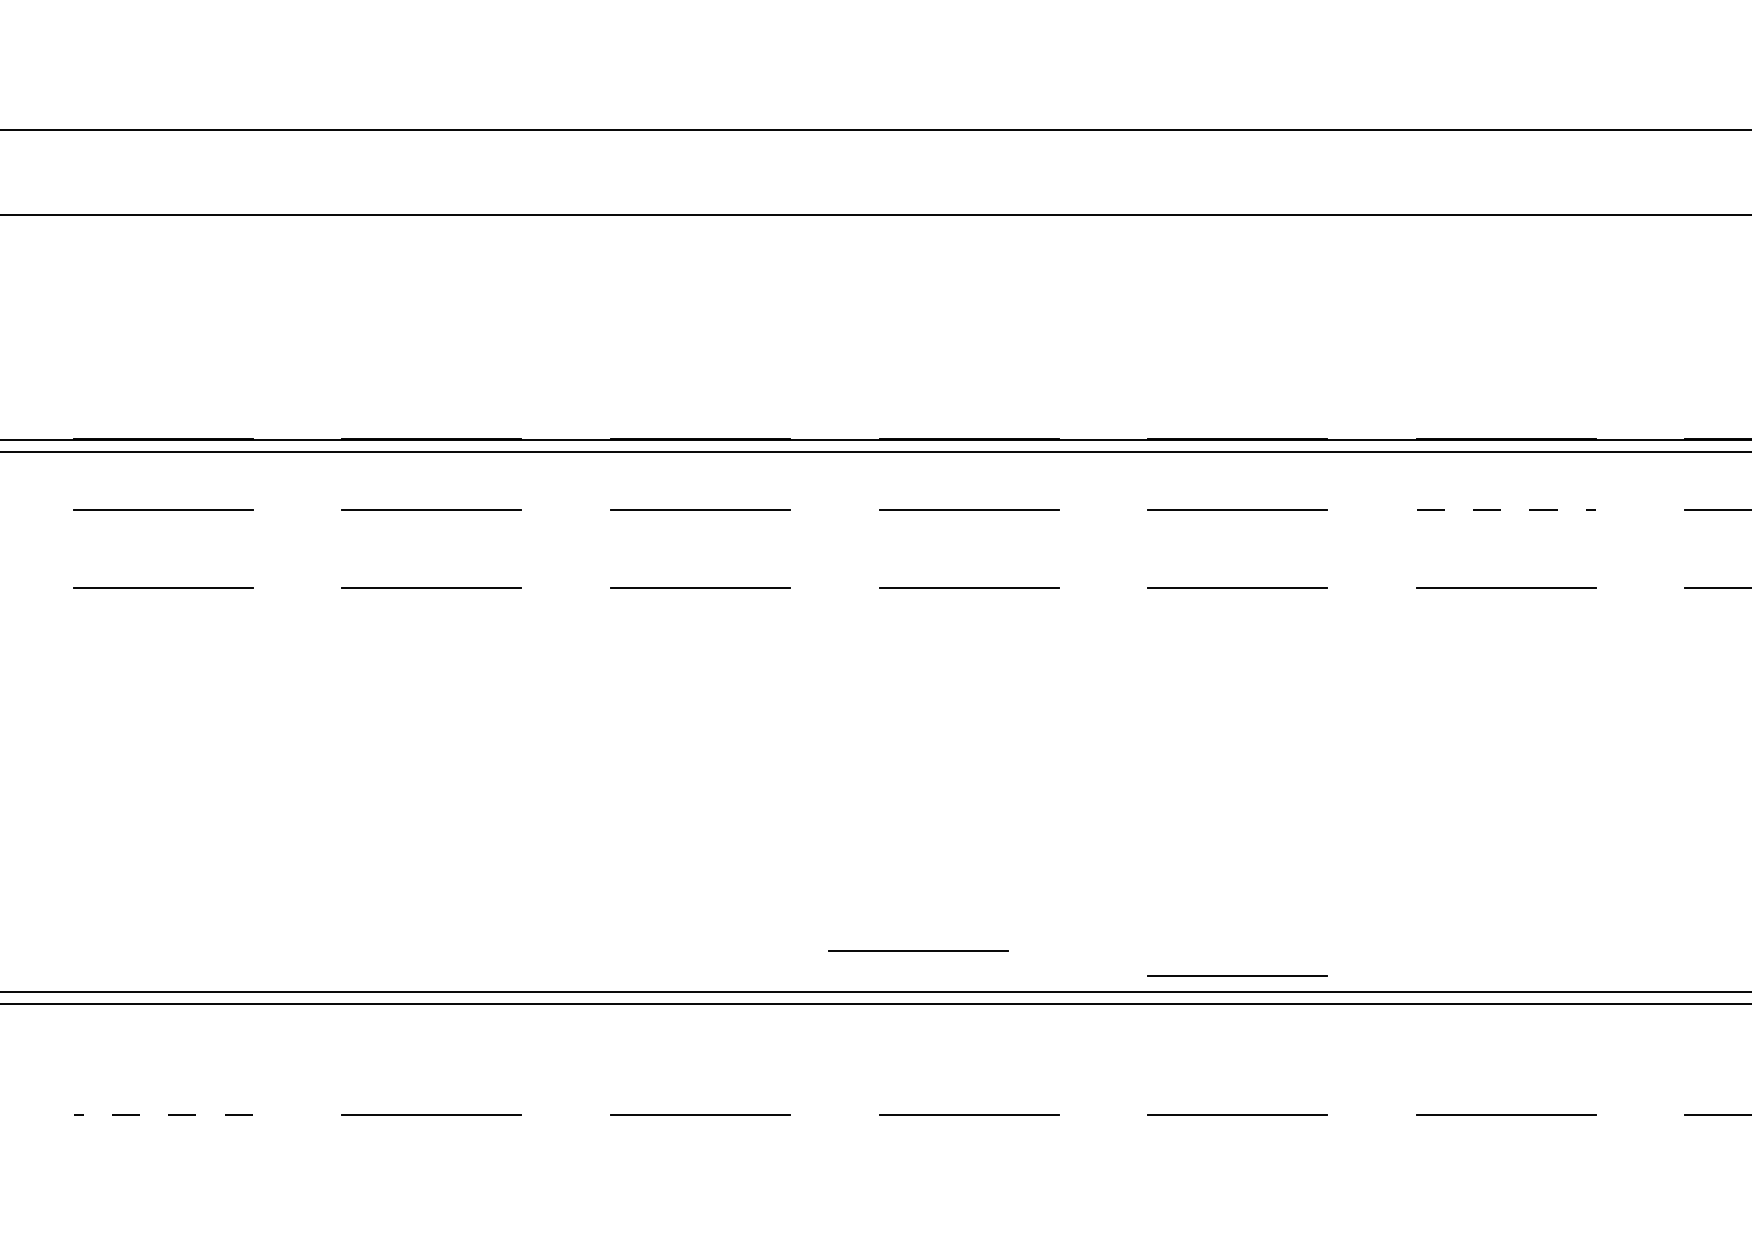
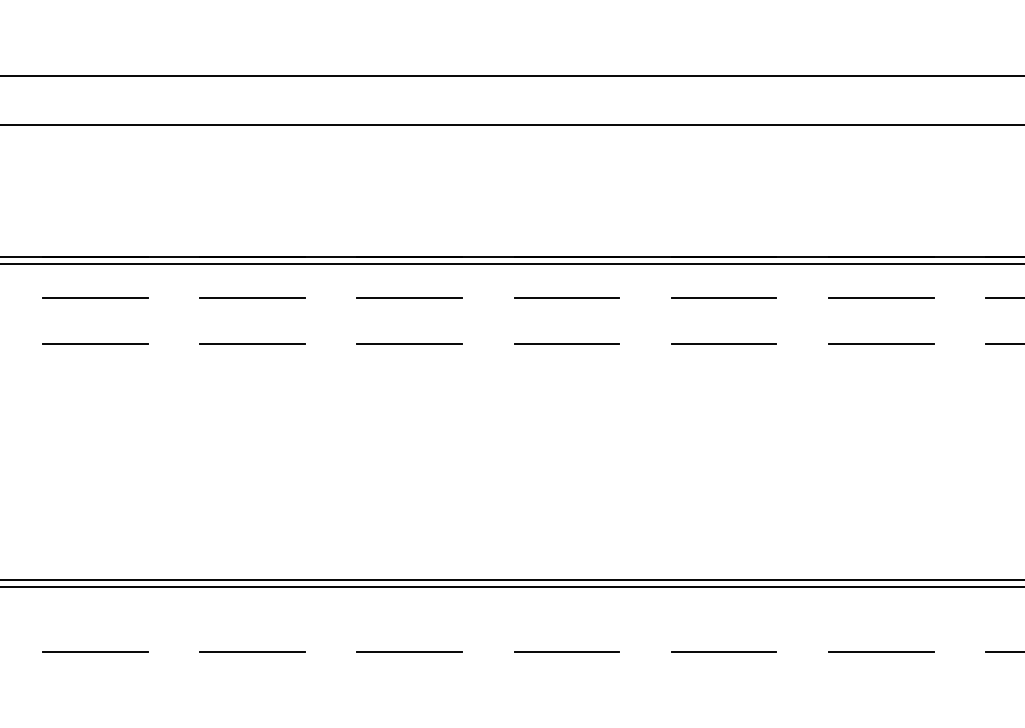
line: (1506, 508) -> (881, 297), dashed -> solid
line: (918, 949) -> (537, 555), removed
line: (1236, 975) -> (723, 570), removed
line: (163, 1114) -> (95, 651), dashed -> solid

